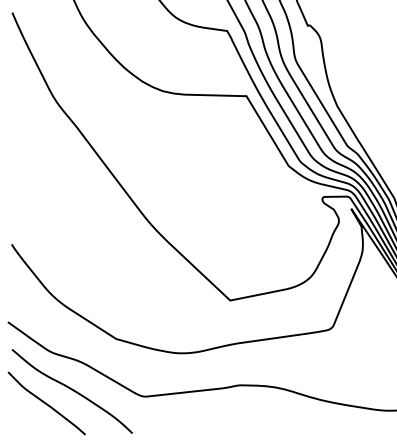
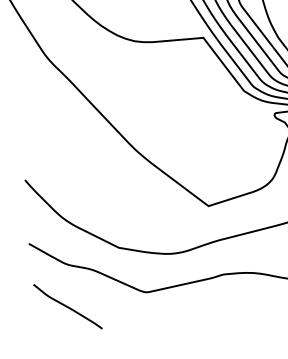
curve: (71, 390) -> (87, 293), removed

